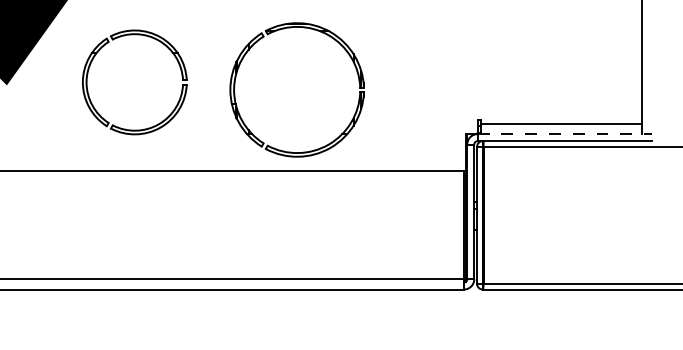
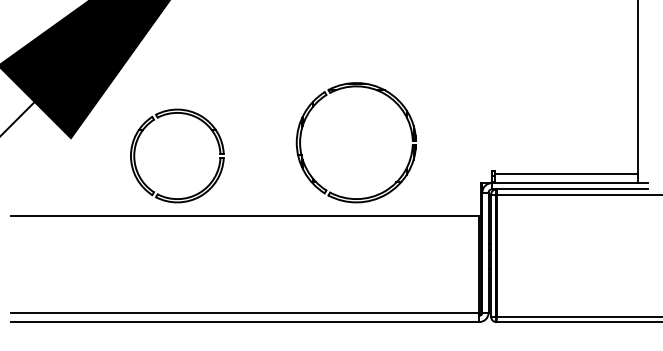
part: (129, 35) -> (172, 114), moved
part: (239, 69) -> (304, 124), moved
line: (565, 134) -> (570, 183), dashed -> solid

